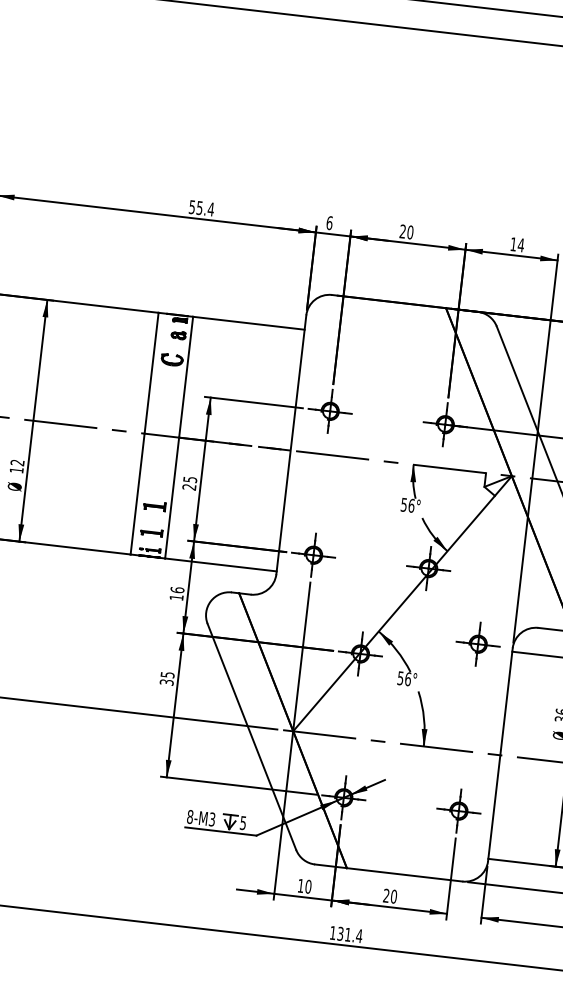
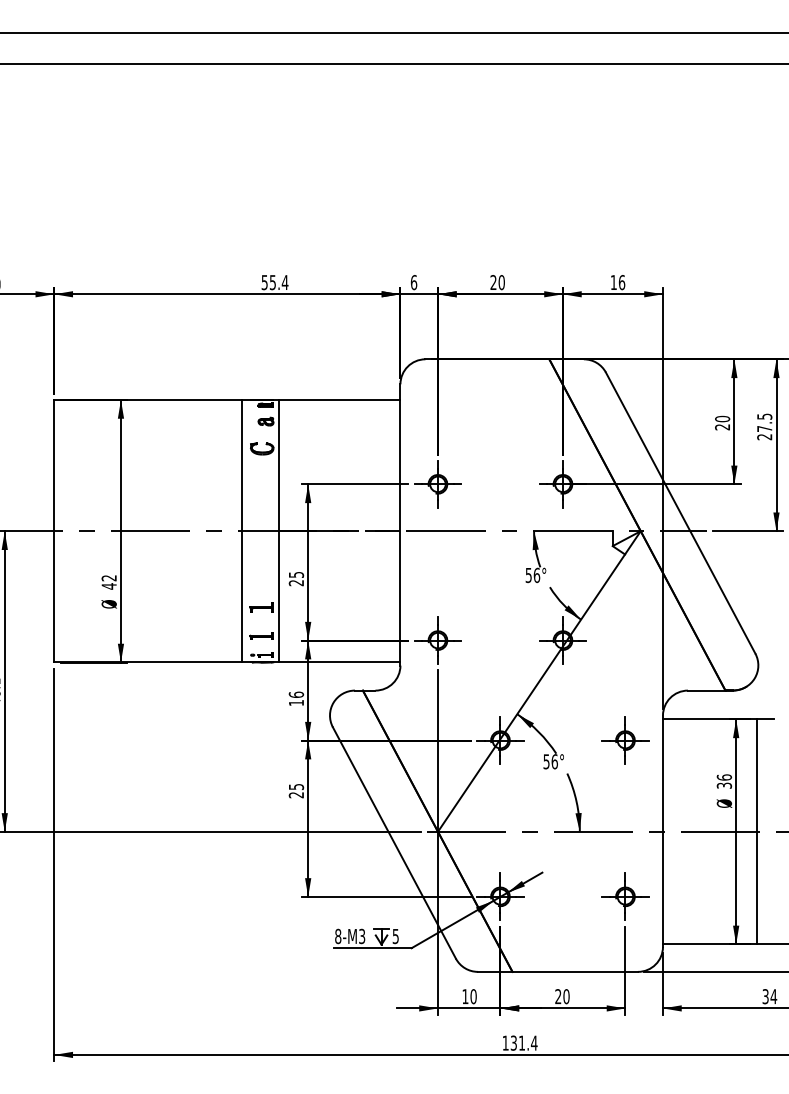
text: (520, 245) -> (621, 282), 14 -> 16
text: (16, 470) -> (108, 586), 12 -> 42
part: (478, 644) -> (625, 740), moved
text: (166, 682) -> (296, 795), 35 -> 25

